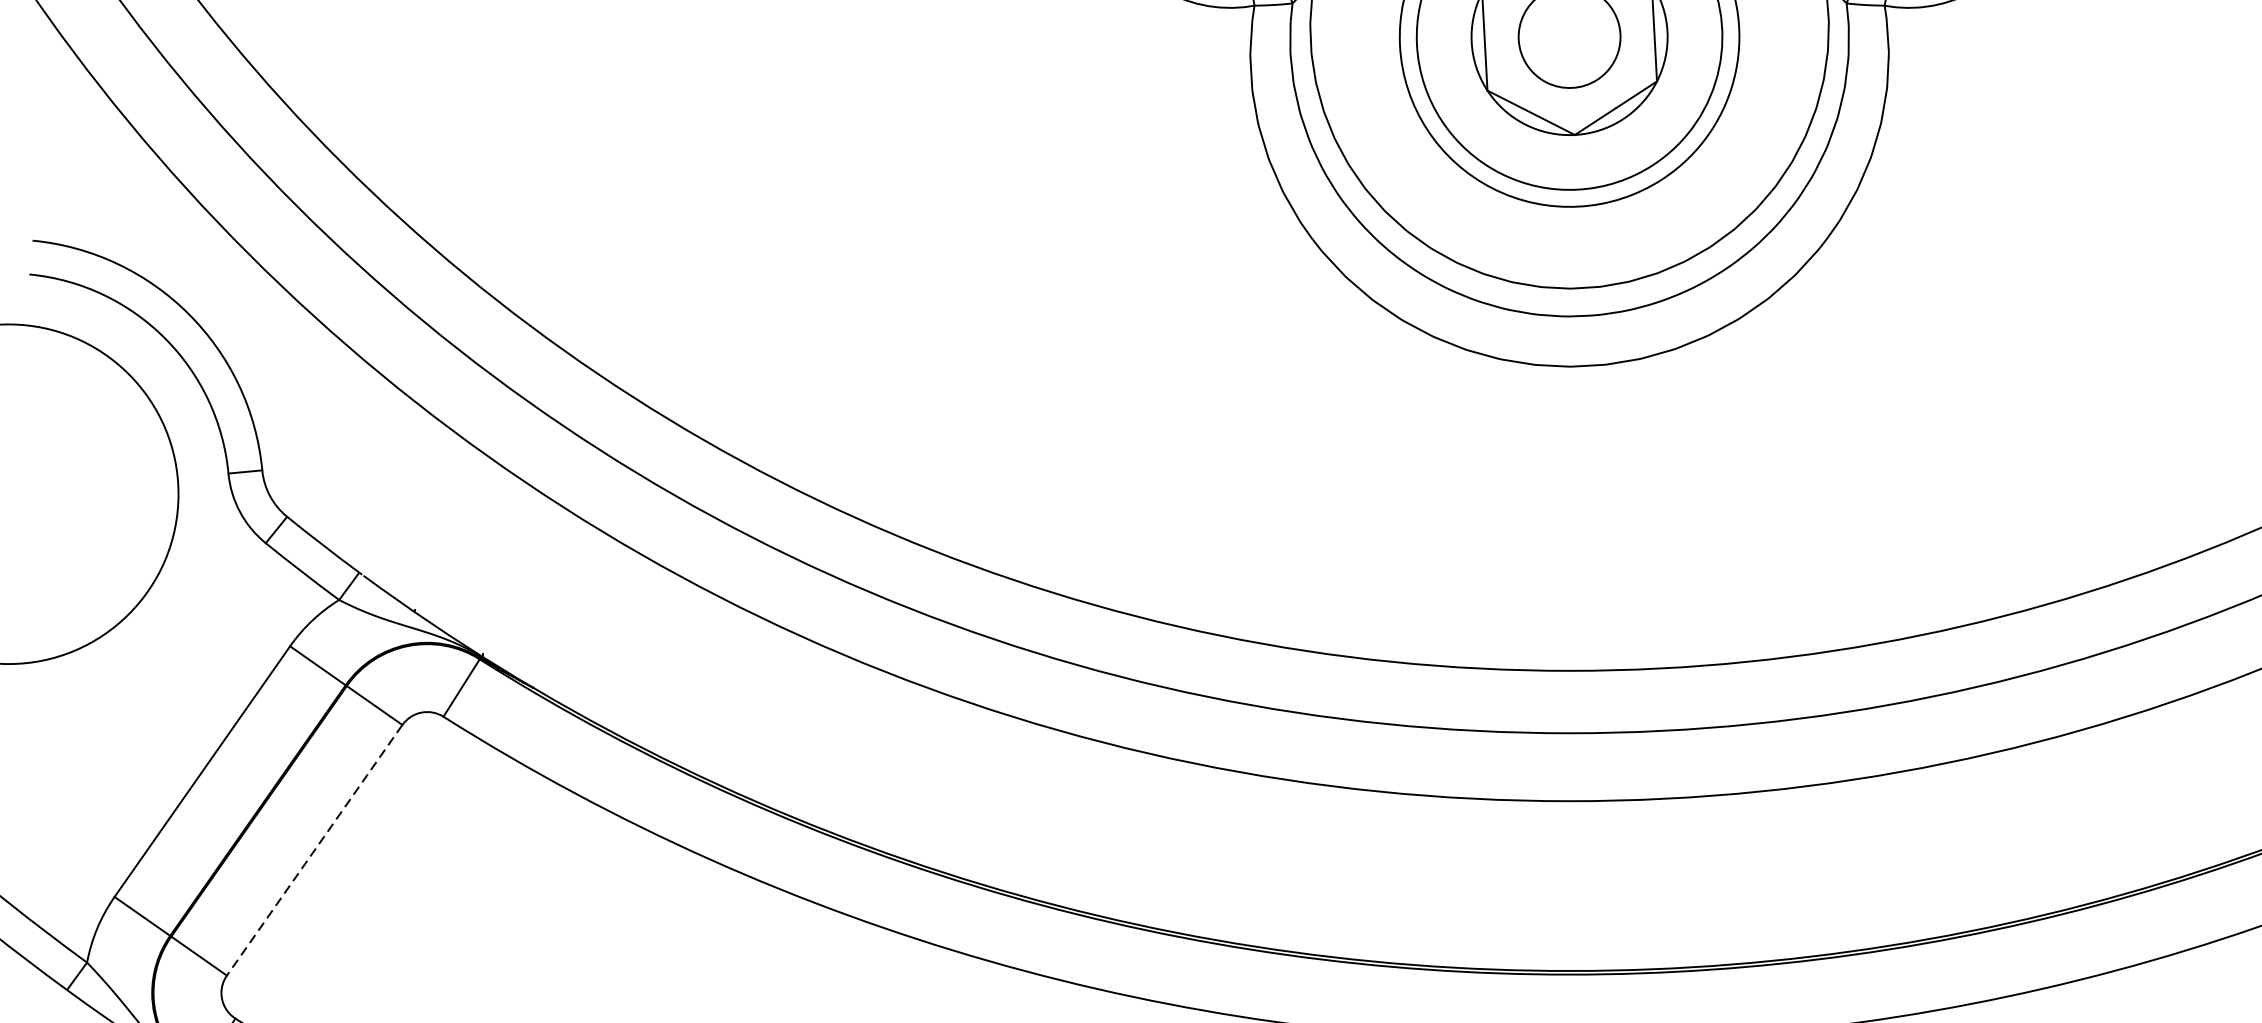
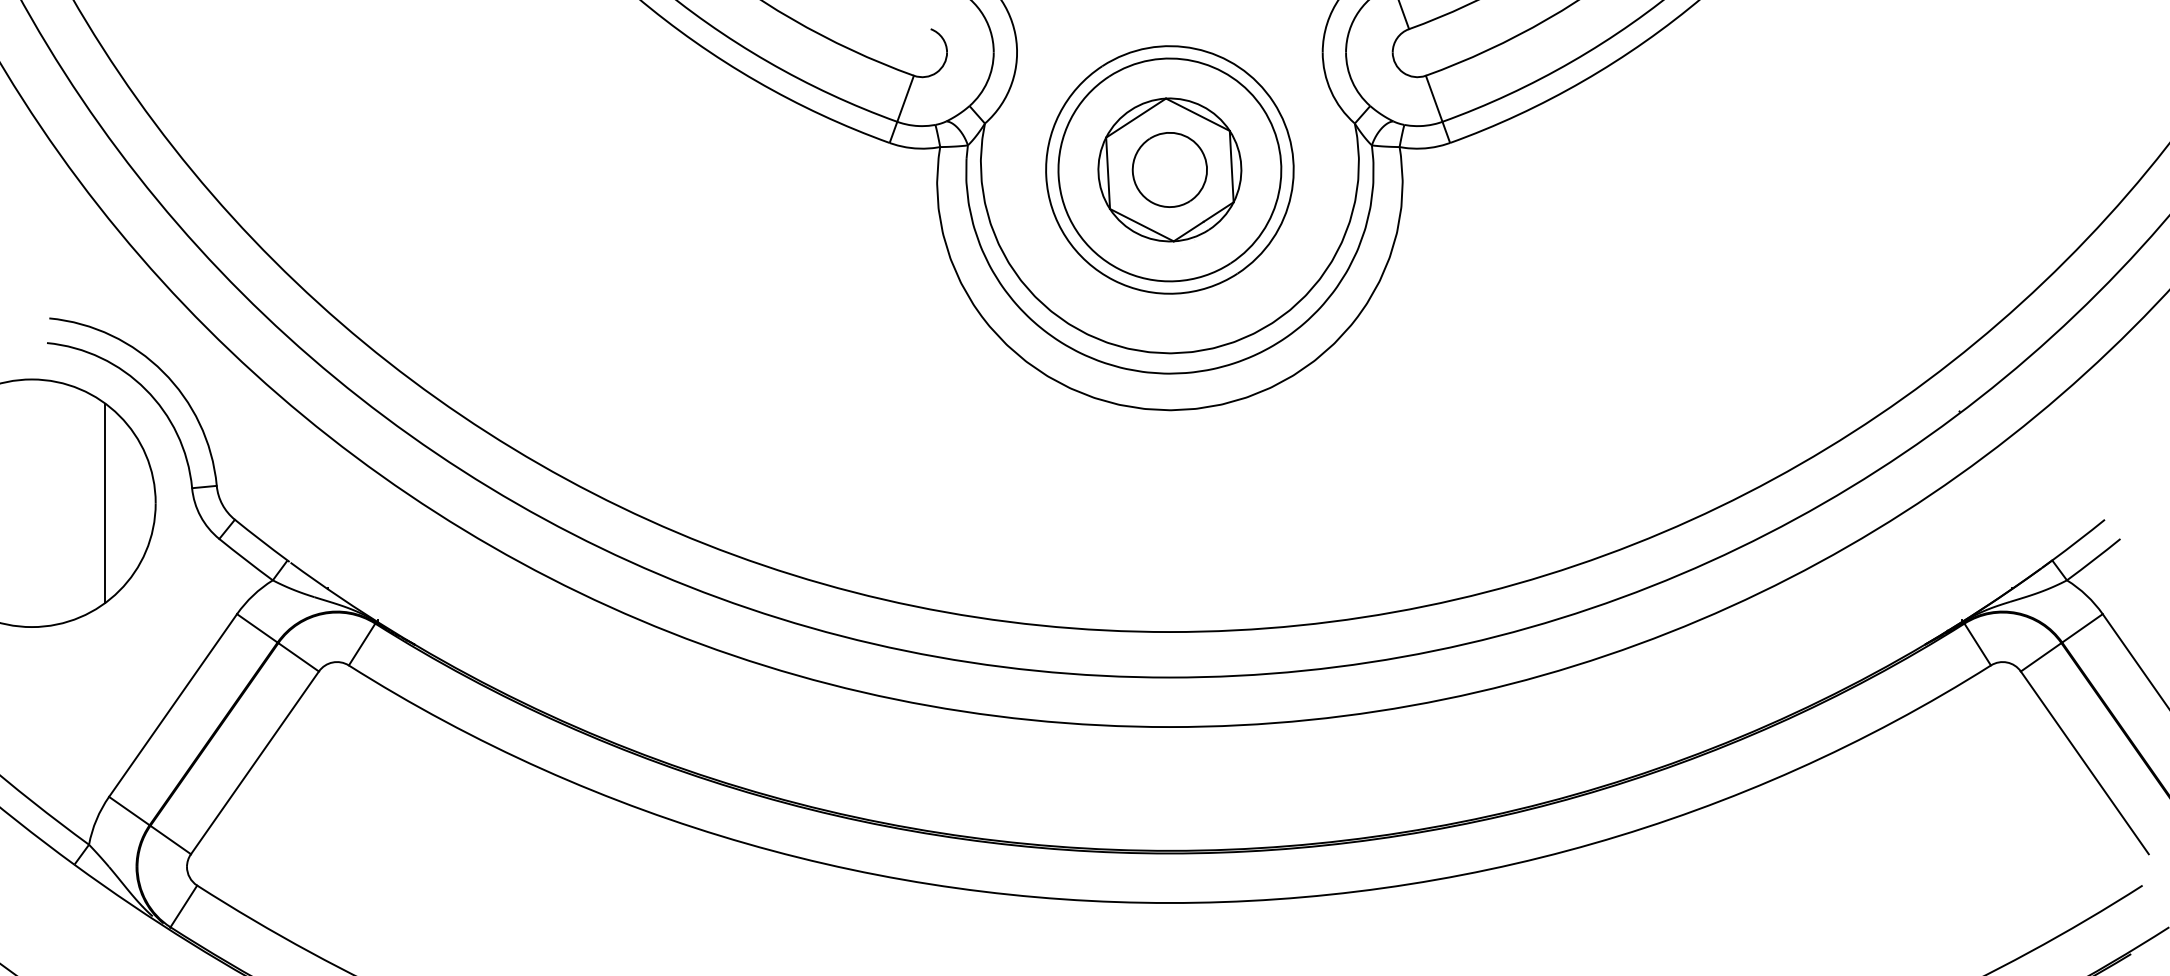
line: (109, 493) -> (105, 502), added
line: (314, 849) -> (254, 762), dashed -> solid

